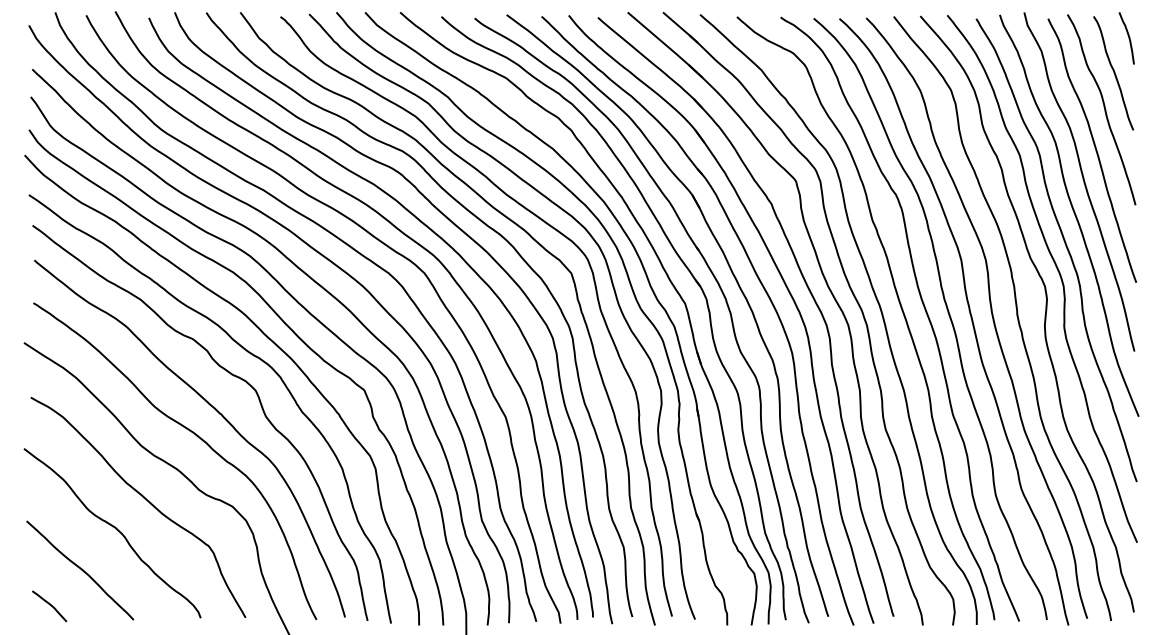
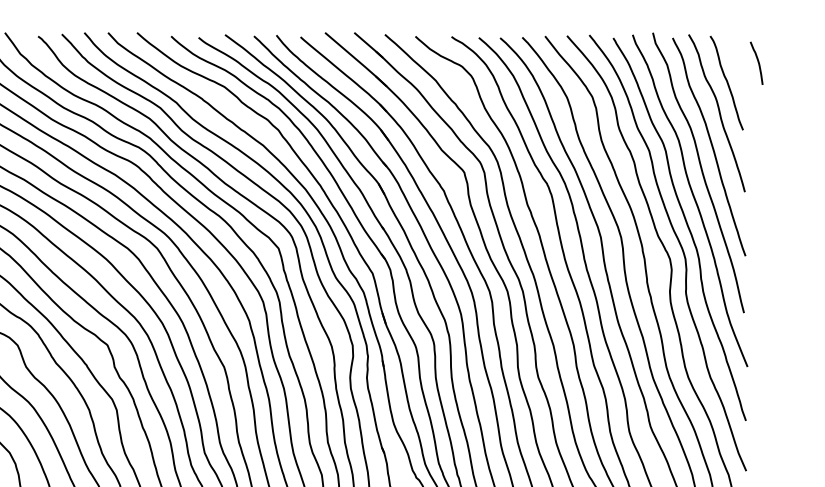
curve: (1128, 38) -> (758, 63), moved

